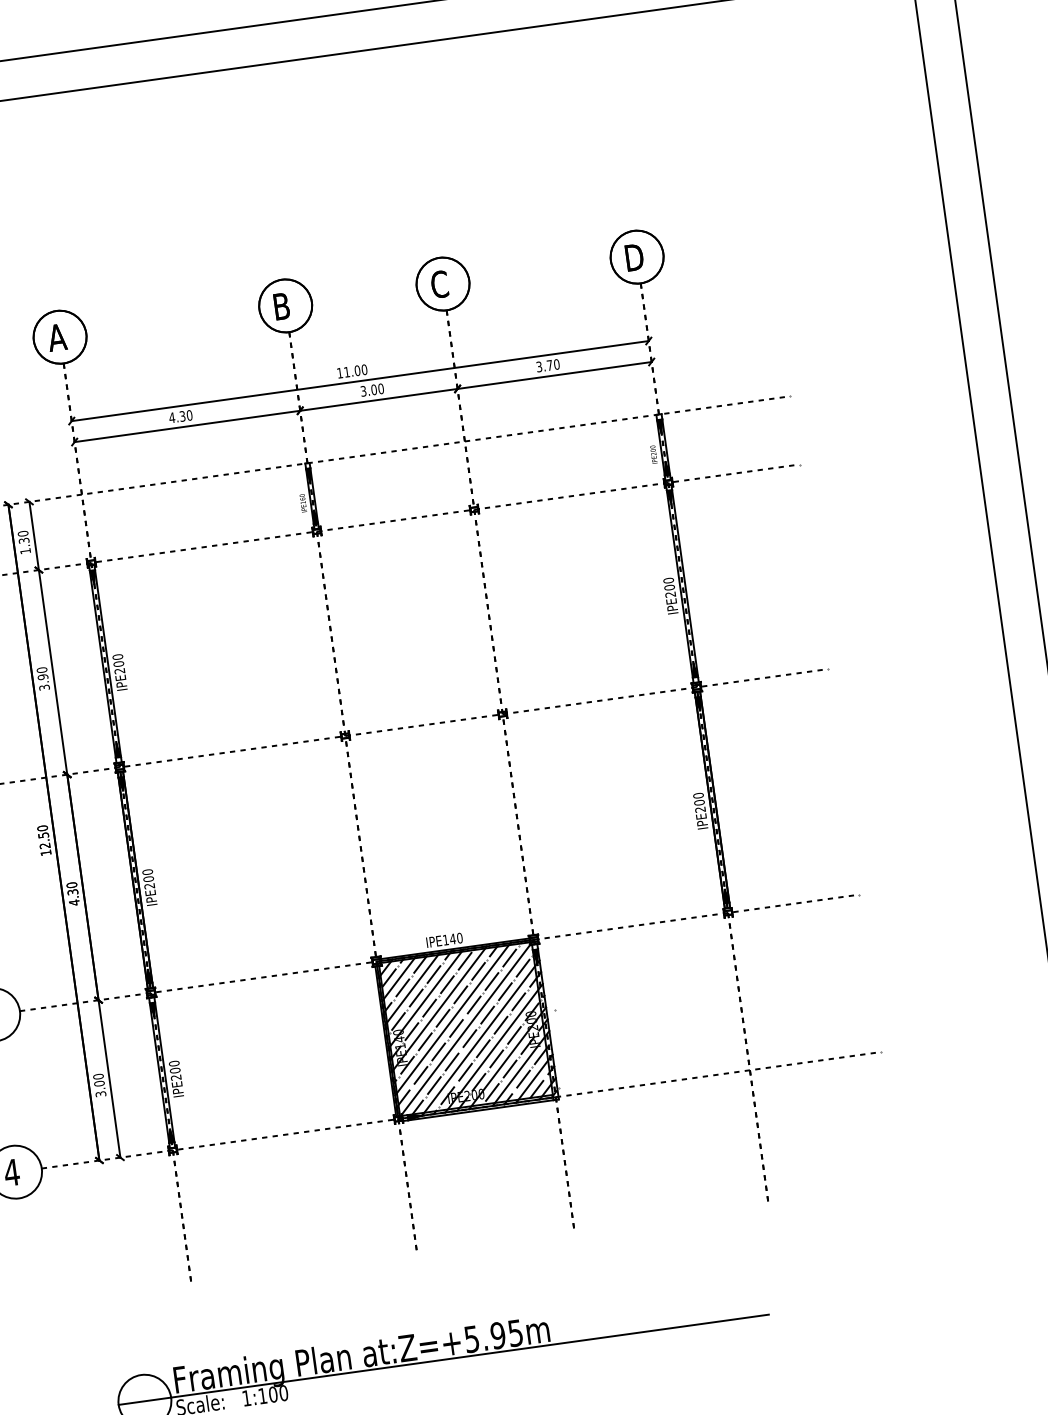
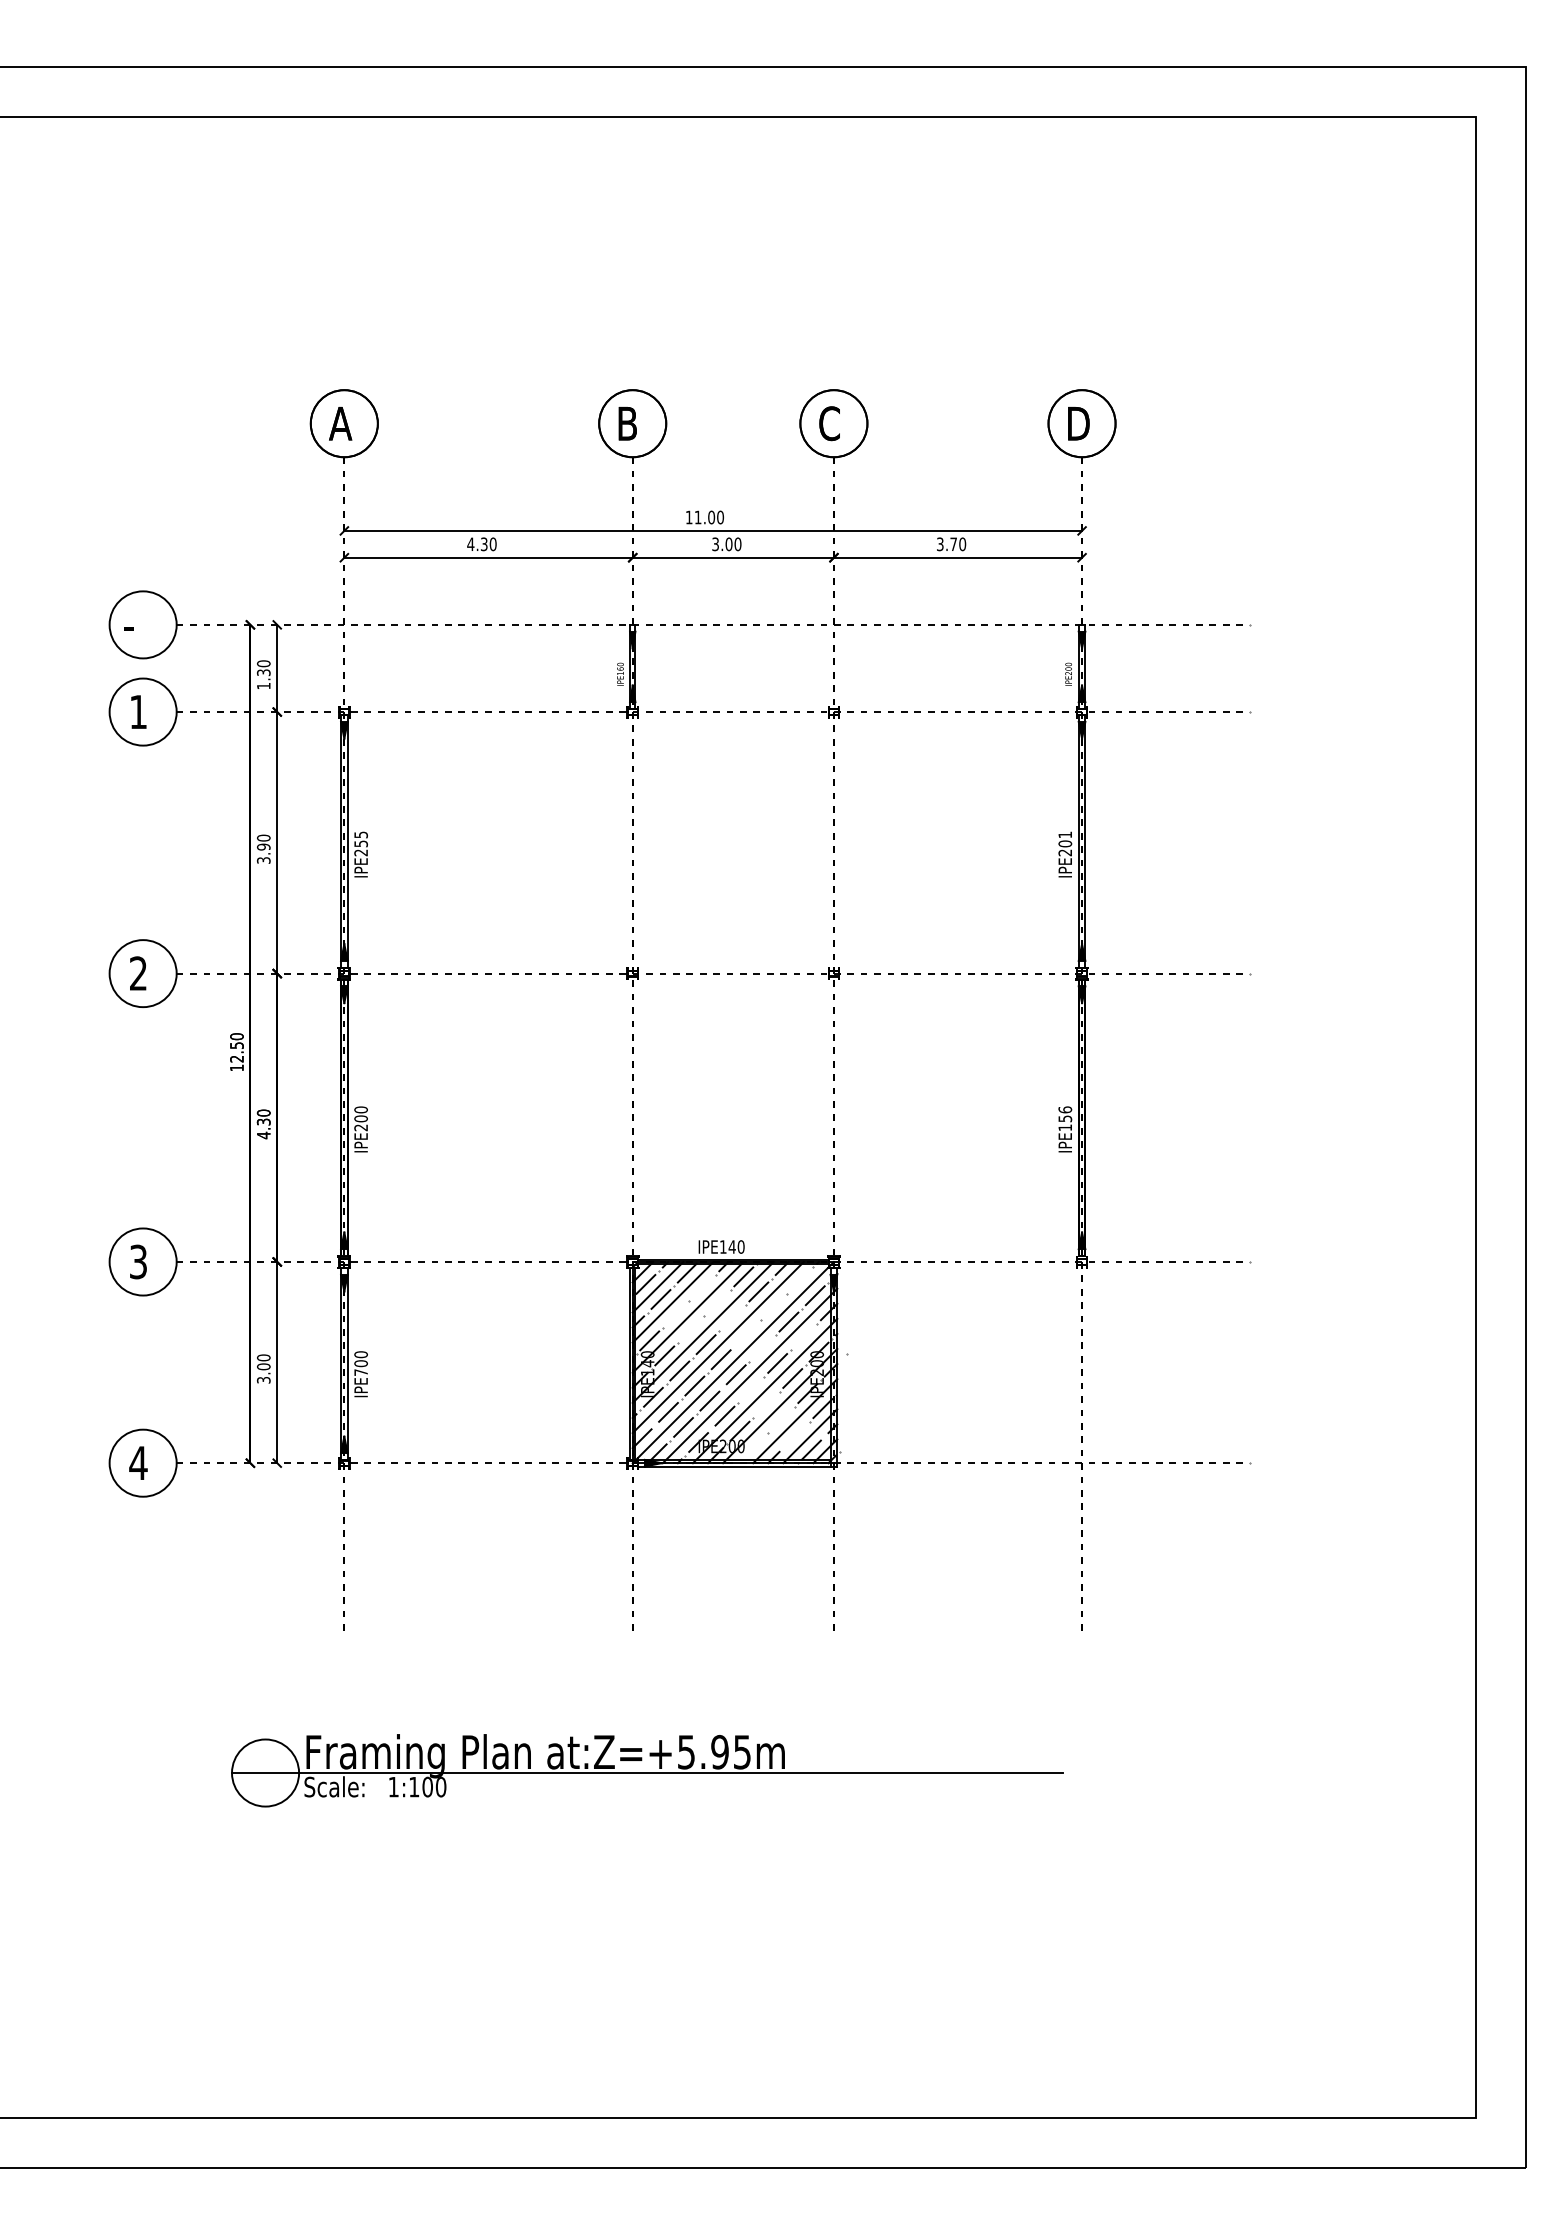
text: (668, 580) -> (1065, 834), IPE200 -> IPE201
text: (117, 660) -> (360, 839), IPE200 -> IPE255
text: (699, 802) -> (1065, 1118), IPE200 -> IPE156
line: (509, 958) -> (799, 1280), removed
line: (433, 974) -> (701, 1287), removed
line: (491, 981) -> (773, 1306), removed
line: (447, 984) -> (717, 1302), removed
line: (460, 994) -> (732, 1317), removed
line: (415, 998) -> (675, 1314), removed
line: (518, 1001) -> (803, 1336), removed
line: (474, 1004) -> (747, 1332), removed
line: (429, 1008) -> (690, 1329), removed
line: (487, 1014) -> (762, 1347), removed
line: (482, 1048) -> (750, 1389), removed
line: (495, 1058) -> (765, 1404), removed
line: (510, 1068) -> (781, 1419), removed
text: (175, 1077) -> (360, 1372), IPE200 -> IPE700
line: (523, 1078) -> (796, 1434), removed
line: (491, 1091) -> (754, 1445), removed

